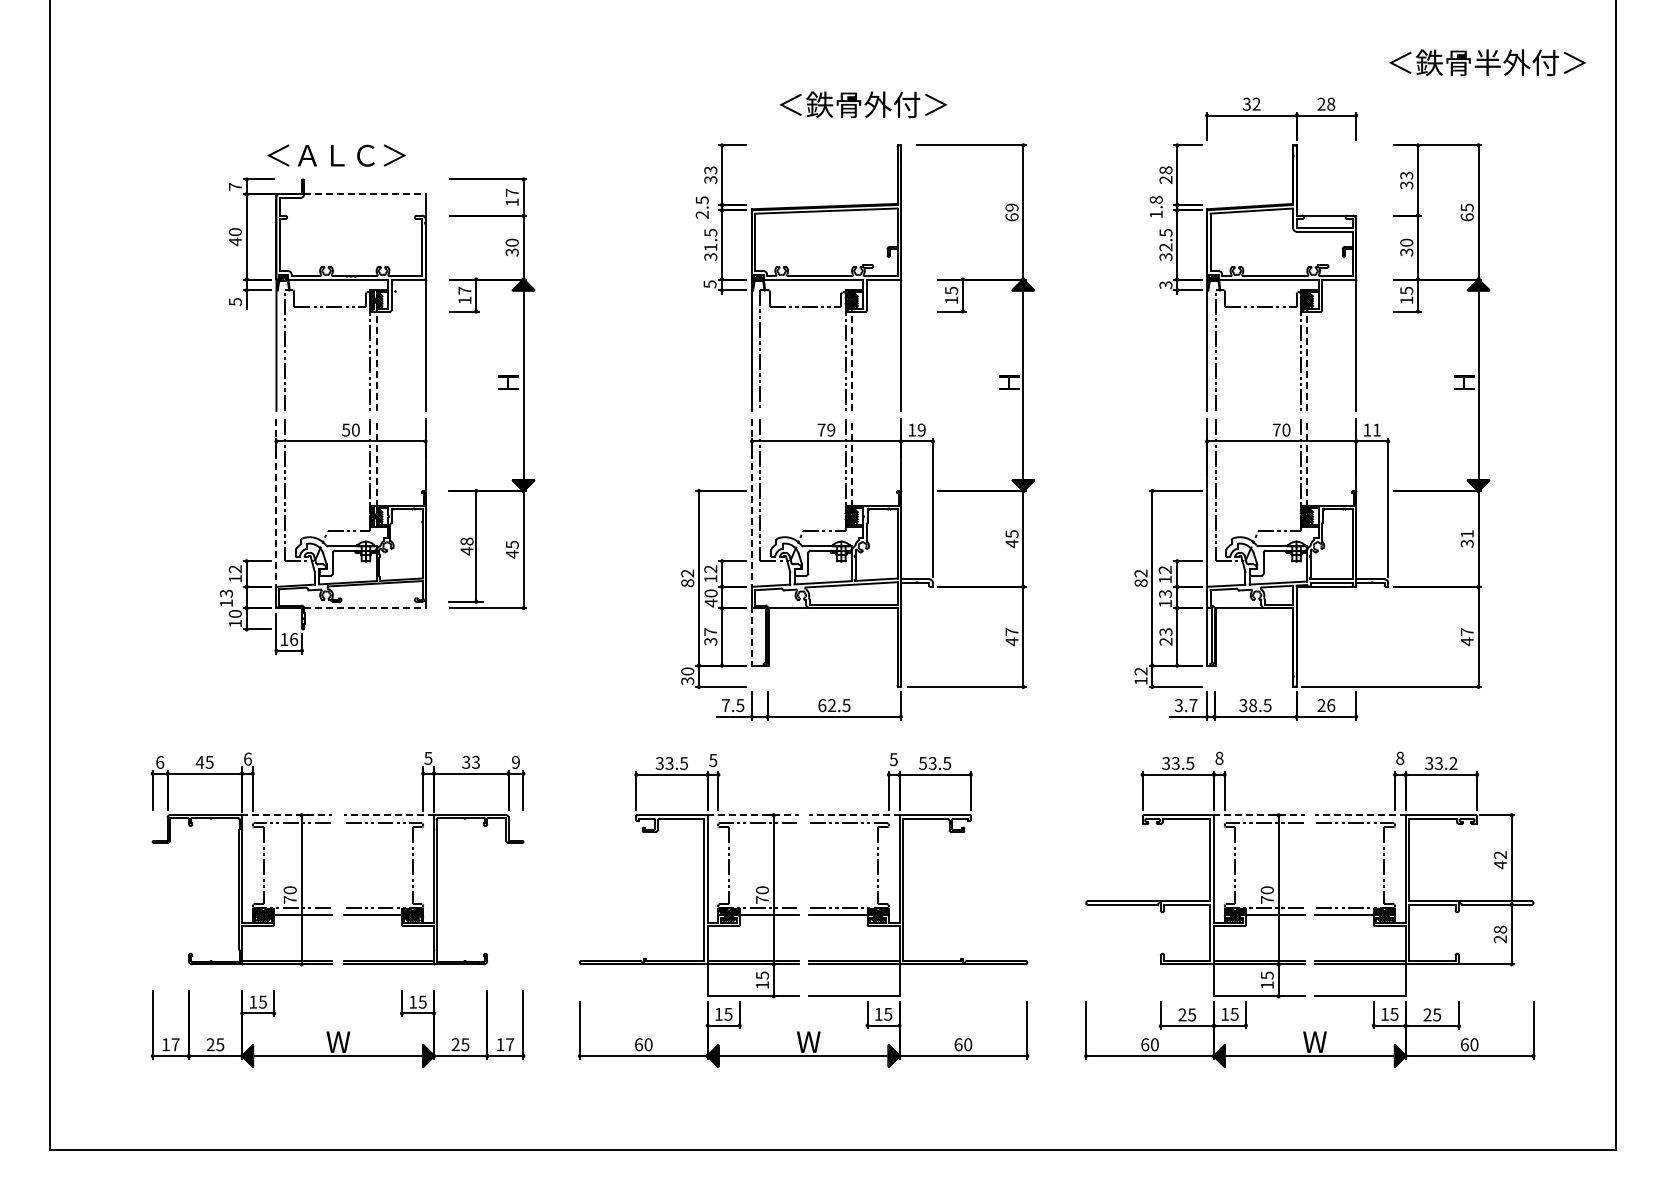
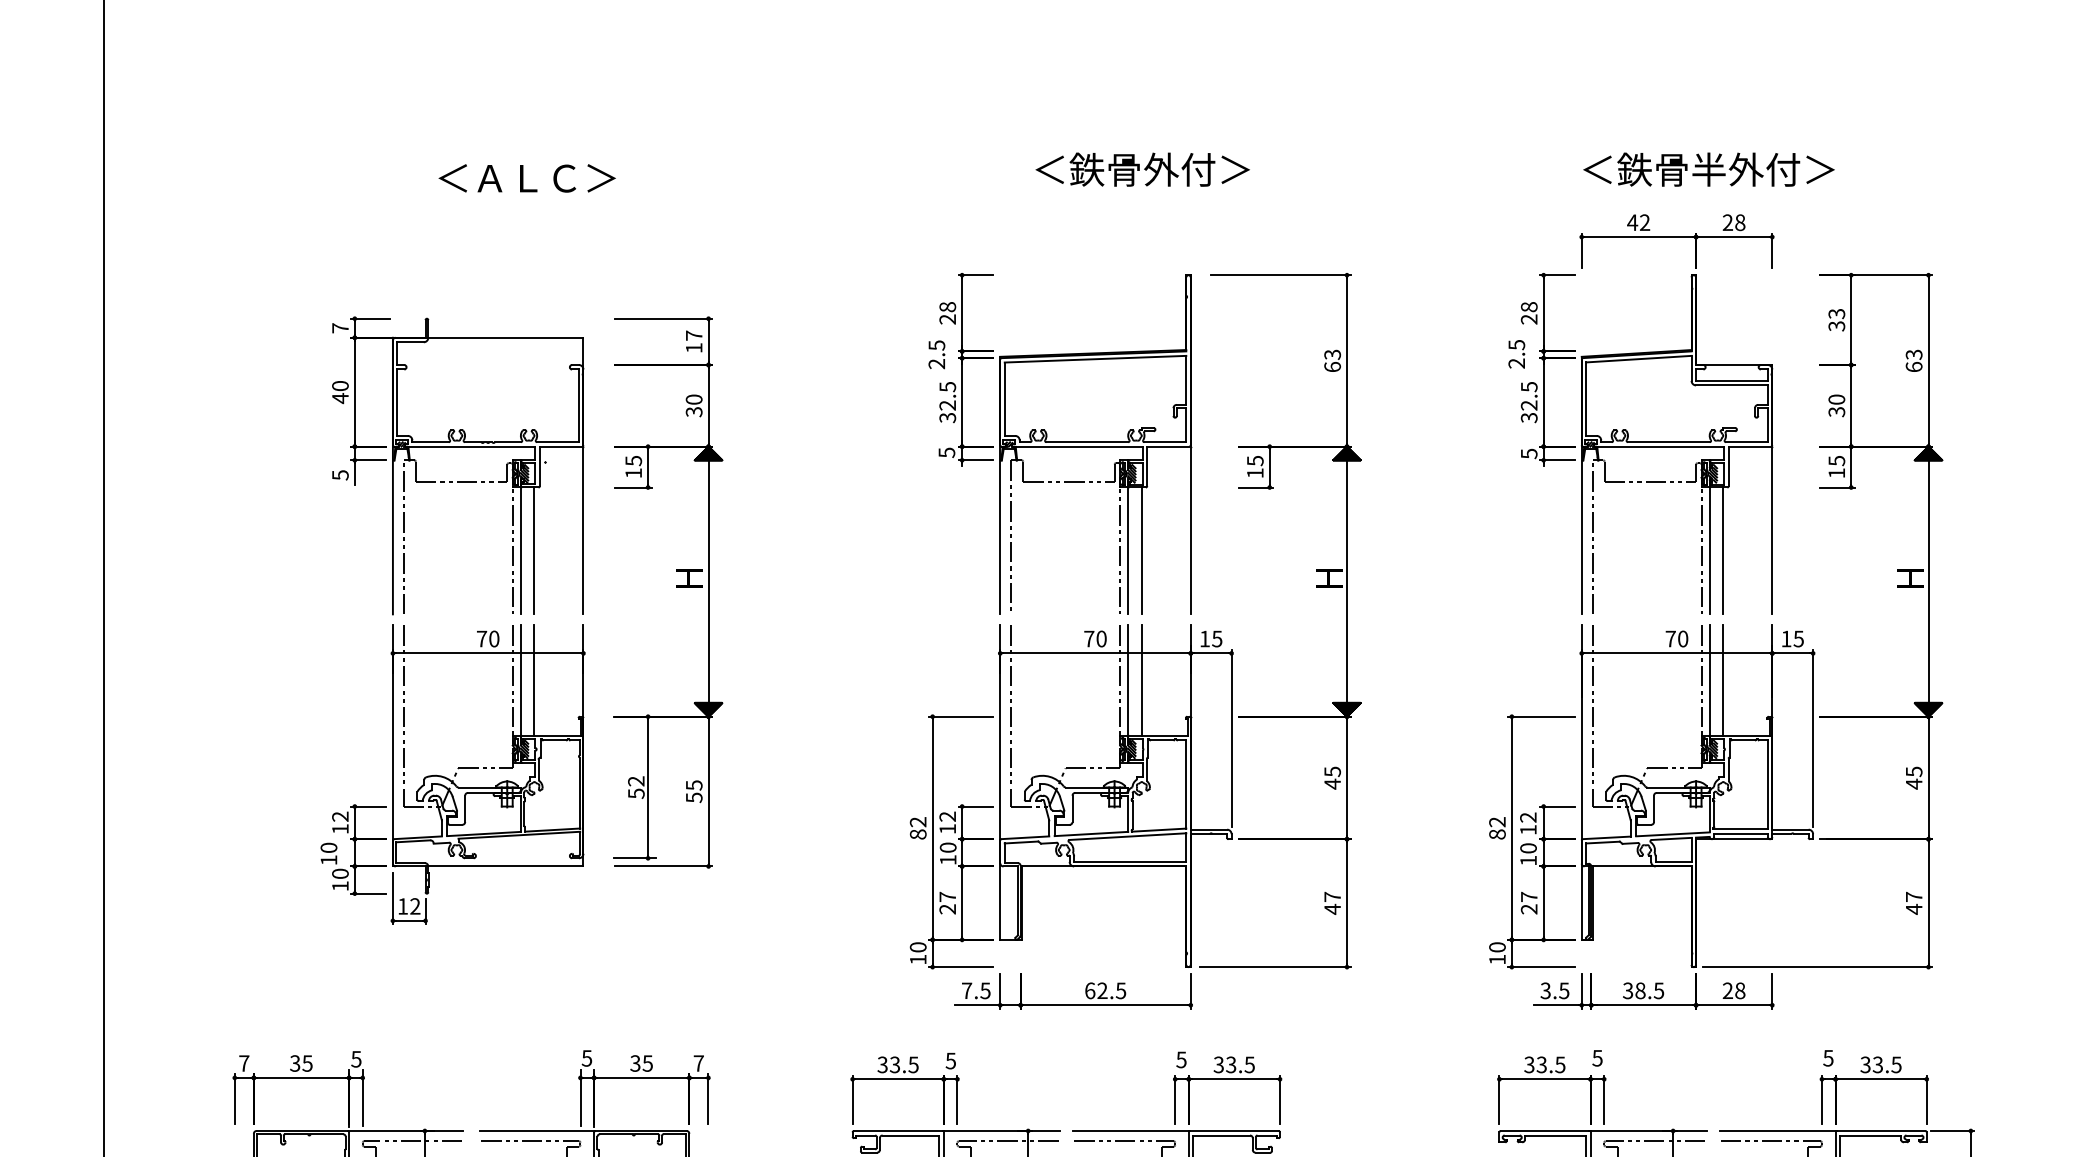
text: (1487, 62) -> (1708, 169), moved
text: (1246, 103) -> (1632, 221), 32 -> 42
text: (863, 104) -> (1142, 169), moved
text: (336, 155) -> (527, 178), moved
text: (710, 175) -> (947, 313), 33 -> 28
line: (364, 194) -> (505, 337), dashed -> solid
text: (1011, 207) -> (1331, 354), 69 -> 63
text: (1155, 207) -> (1515, 354), 1.8 -> 2.5
text: (1466, 207) -> (1913, 354), 65 -> 63
text: (710, 247) -> (947, 405), 31.5 -> 32.5
text: (1165, 284) -> (1528, 452), 3 -> 5
text: (464, 290) -> (633, 460), 17 -> 15
line: (387, 360) -> (534, 550), added
line: (862, 360) -> (1141, 550), added
line: (1317, 360) -> (1722, 550), added
line: (376, 361) -> (520, 551), dashed -> solid
line: (852, 361) -> (1128, 551), dashed -> solid
line: (1307, 361) -> (1710, 551), dashed -> solid
text: (346, 429) -> (482, 638), 50 -> 70
text: (831, 429) -> (1101, 638), 79 -> 70
text: (921, 429) -> (1216, 638), 19 -> 15
text: (1376, 429) -> (1798, 638), 11 -> 15
line: (387, 462) -> (534, 680), added
line: (862, 462) -> (1141, 680), added
line: (1317, 462) -> (1722, 680), added
line: (376, 463) -> (520, 681), dashed -> solid
line: (852, 463) -> (1128, 681), dashed -> solid
line: (1307, 463) -> (1710, 681), dashed -> solid
line: (276, 514) -> (392, 746), dashed -> solid
text: (1466, 539) -> (1913, 778), 31 -> 45
line: (751, 543) -> (999, 783), dashed -> solid
text: (466, 546) -> (635, 787), 48 -> 52
text: (512, 554) -> (694, 797), 45 -> 55
text: (226, 593) -> (329, 847), 13 -> 10
text: (1165, 594) -> (1528, 848), 13 -> 10
text: (710, 602) -> (947, 859), 40 -> 10
line: (364, 608) -> (505, 866), dashed -> solid
text: (1165, 632) -> (1528, 897), 23 -> 27
text: (294, 639) -> (415, 906), 16 -> 12
text: (711, 641) -> (948, 909), 37 -> 27
text: (1140, 671) -> (1496, 947), 12 -> 10
text: (687, 681) -> (918, 960), 30 -> 10
text: (1193, 705) -> (1564, 990), 3.7 -> 3.5
text: (1331, 705) -> (1740, 990), 26 -> 28
text: (1219, 757) -> (1597, 1057), 8 -> 5
text: (1400, 757) -> (1828, 1057), 8 -> 5
text: (247, 758) -> (355, 1058), 6 -> 5
text: (160, 761) -> (244, 1062), 6 -> 7
text: (199, 761) -> (294, 1062), 45 -> 35
text: (475, 761) -> (647, 1062), 33 -> 35
text: (515, 761) -> (698, 1062), 9 -> 7
text: (922, 763) -> (1218, 1064), 53.5 -> 33.5
text: (1453, 763) -> (1896, 1064), 33.2 -> 33.5
line: (286, 815) -> (405, 1131), dashed -> solid
line: (389, 815) -> (537, 1131), dashed -> solid
line: (752, 815) -> (1001, 1131), dashed -> solid
line: (854, 815) -> (1131, 1131), dashed -> solid
line: (1258, 815) -> (1647, 1131), dashed -> solid
line: (1360, 815) -> (1777, 1131), dashed -> solid

